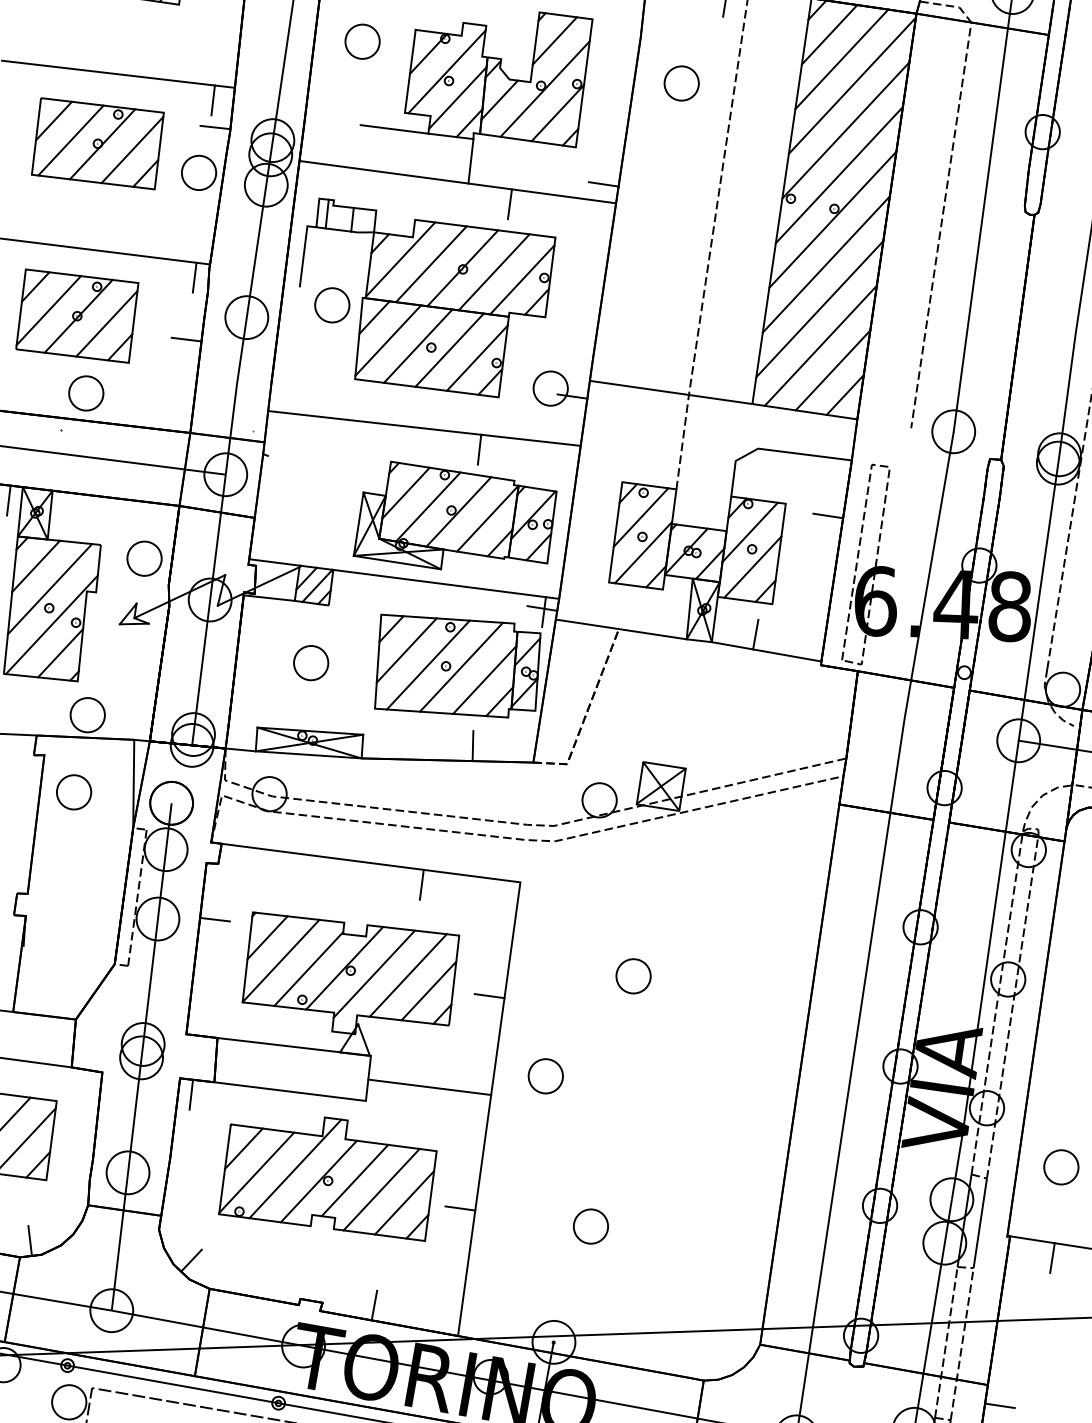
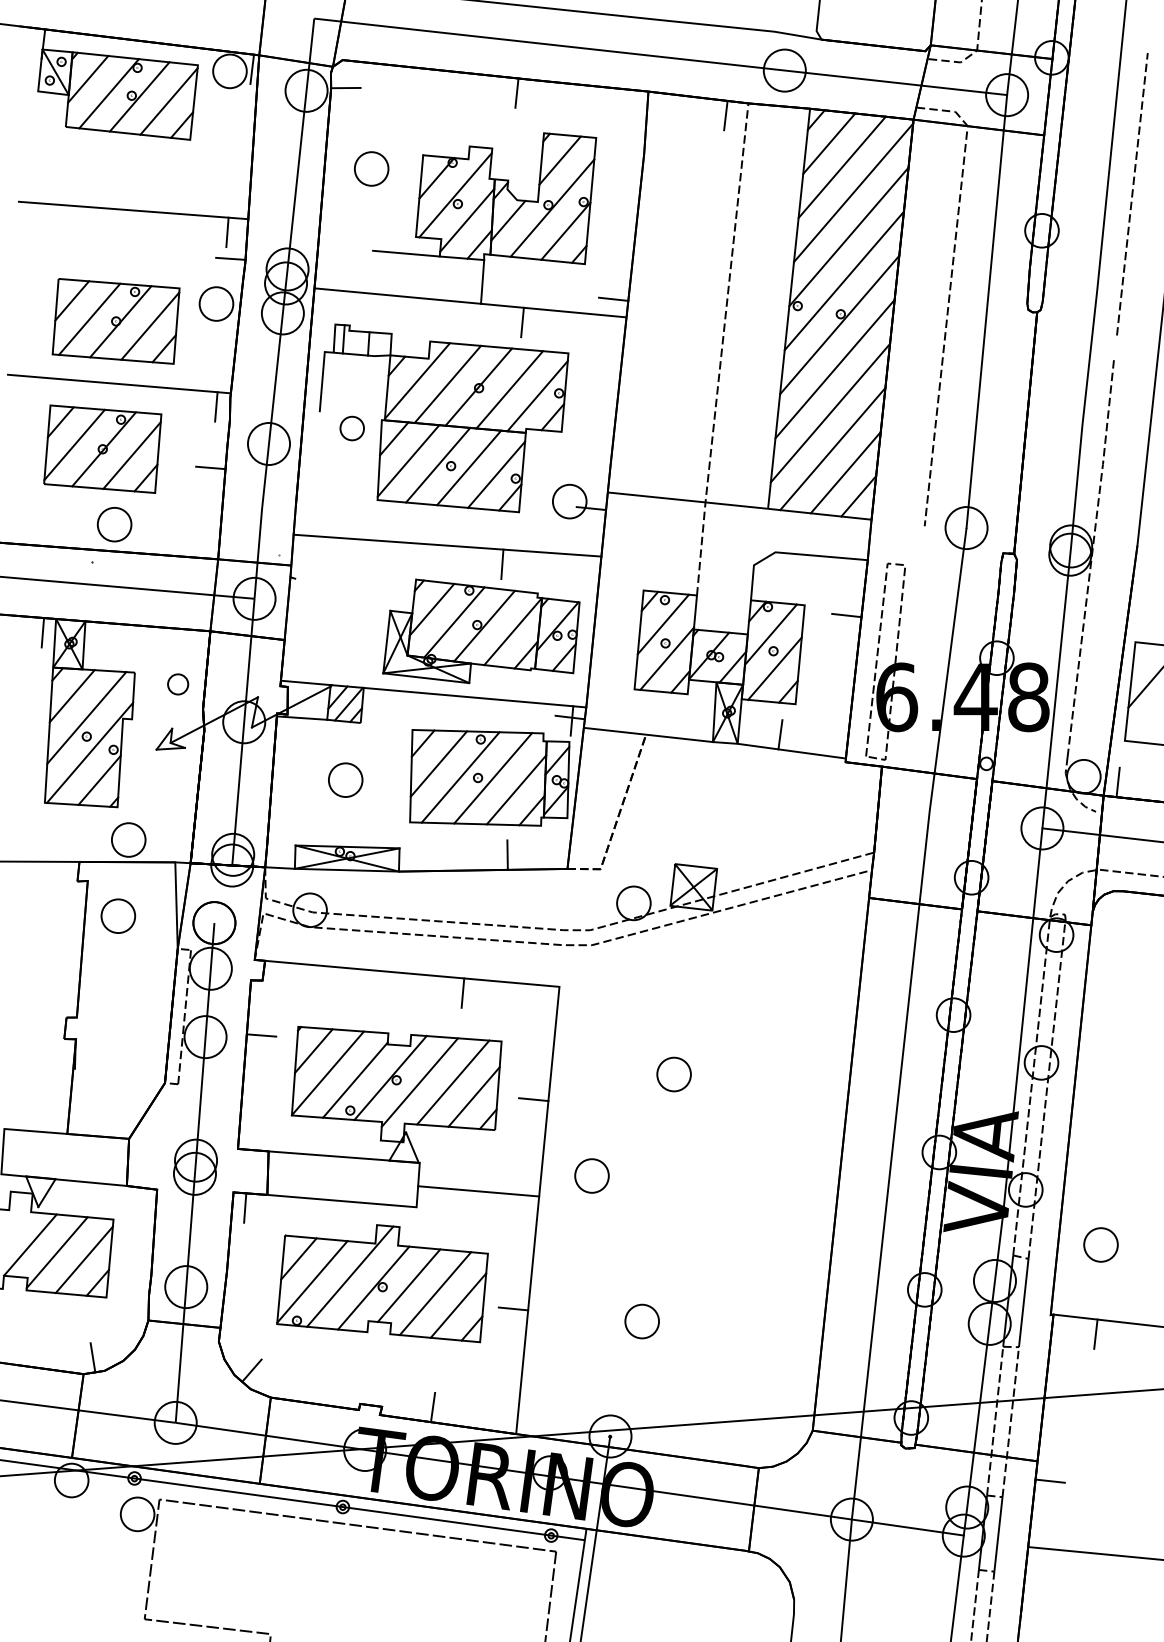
part: (681, 83) -> (685, 197), removed
part: (97, 143) -> (115, 321), moved
part: (331, 305) -> (351, 428), size x0.7
part: (143, 558) -> (177, 684), size x0.6

